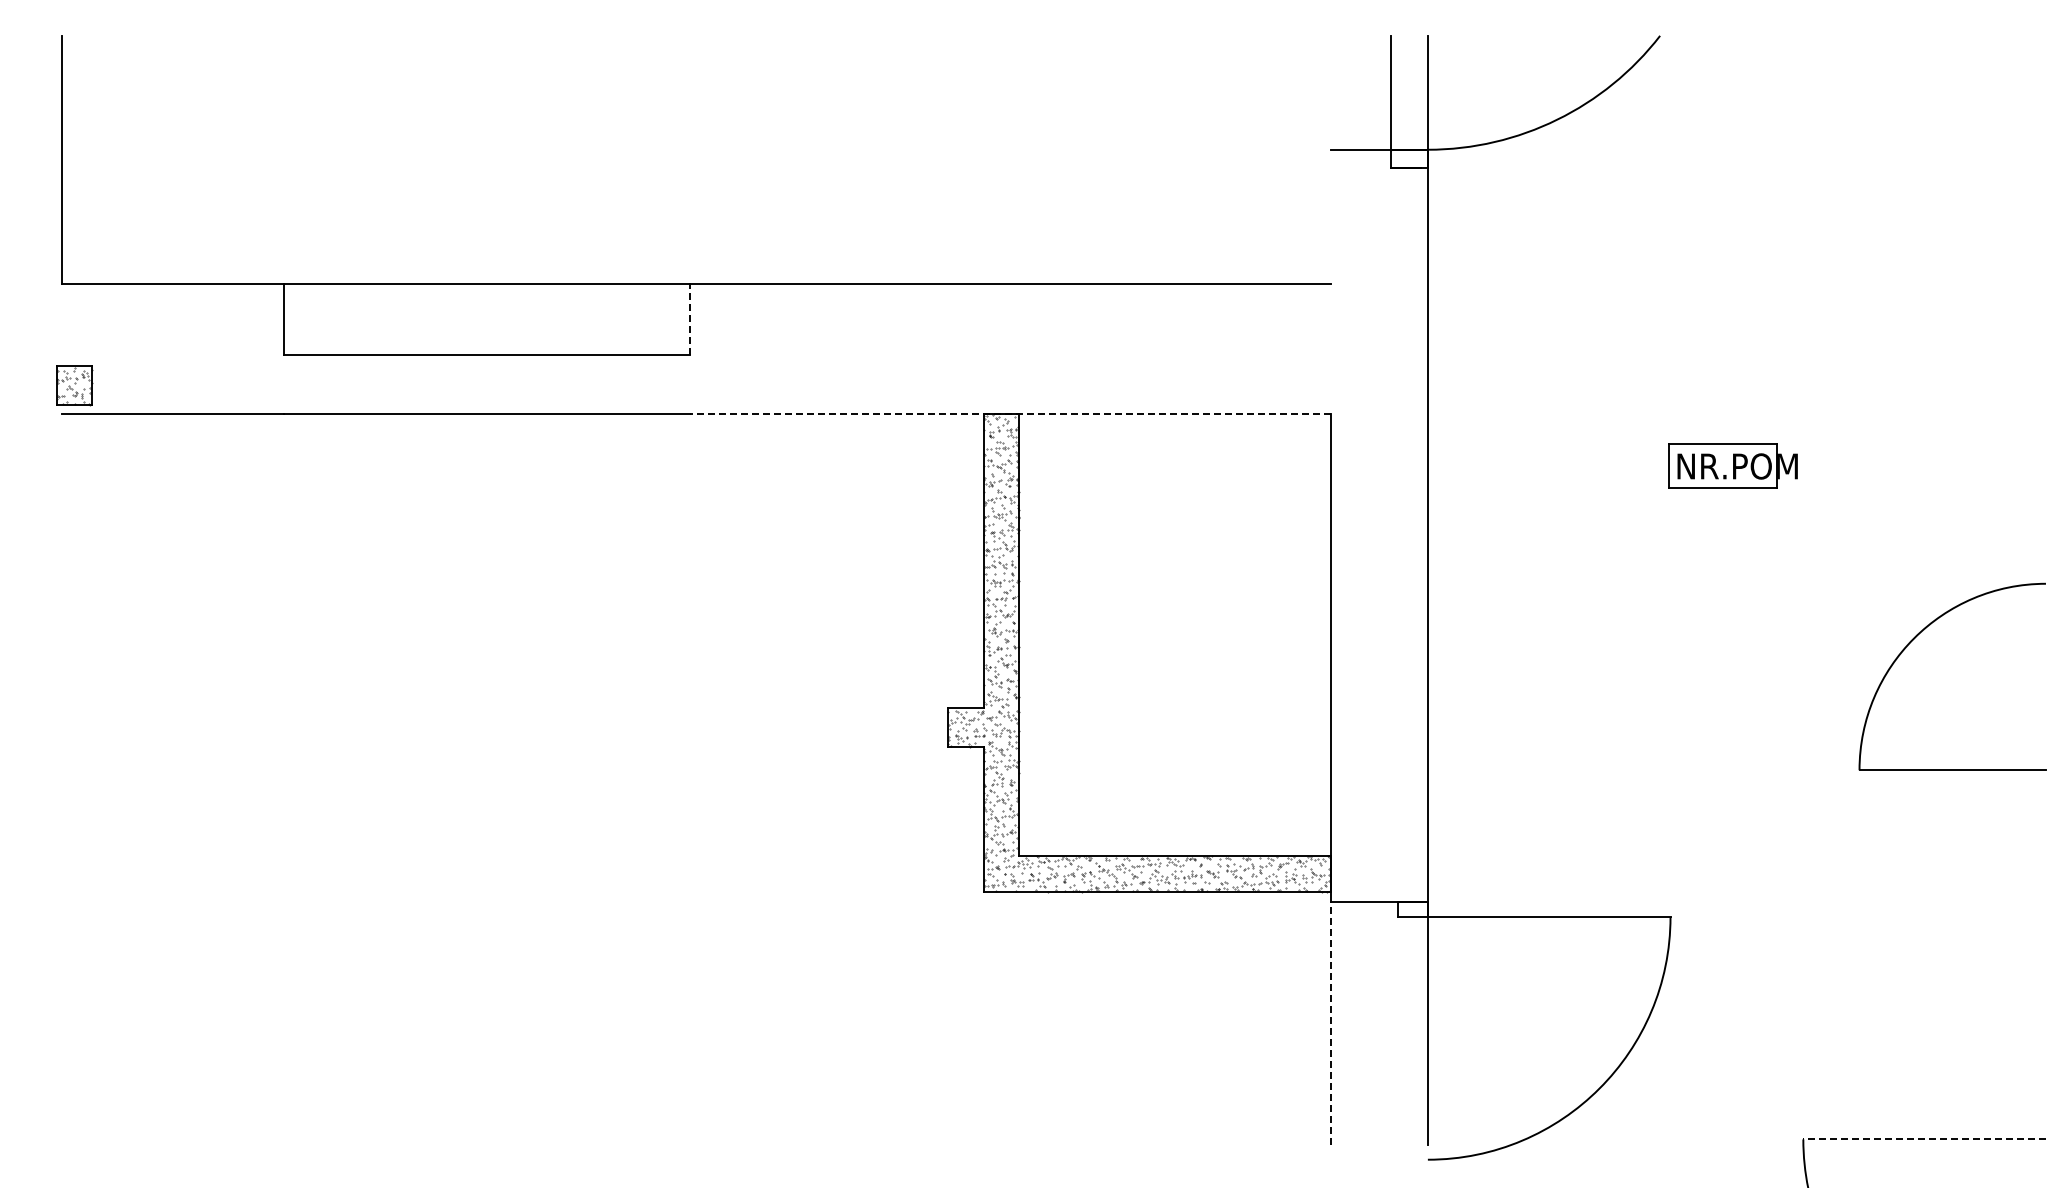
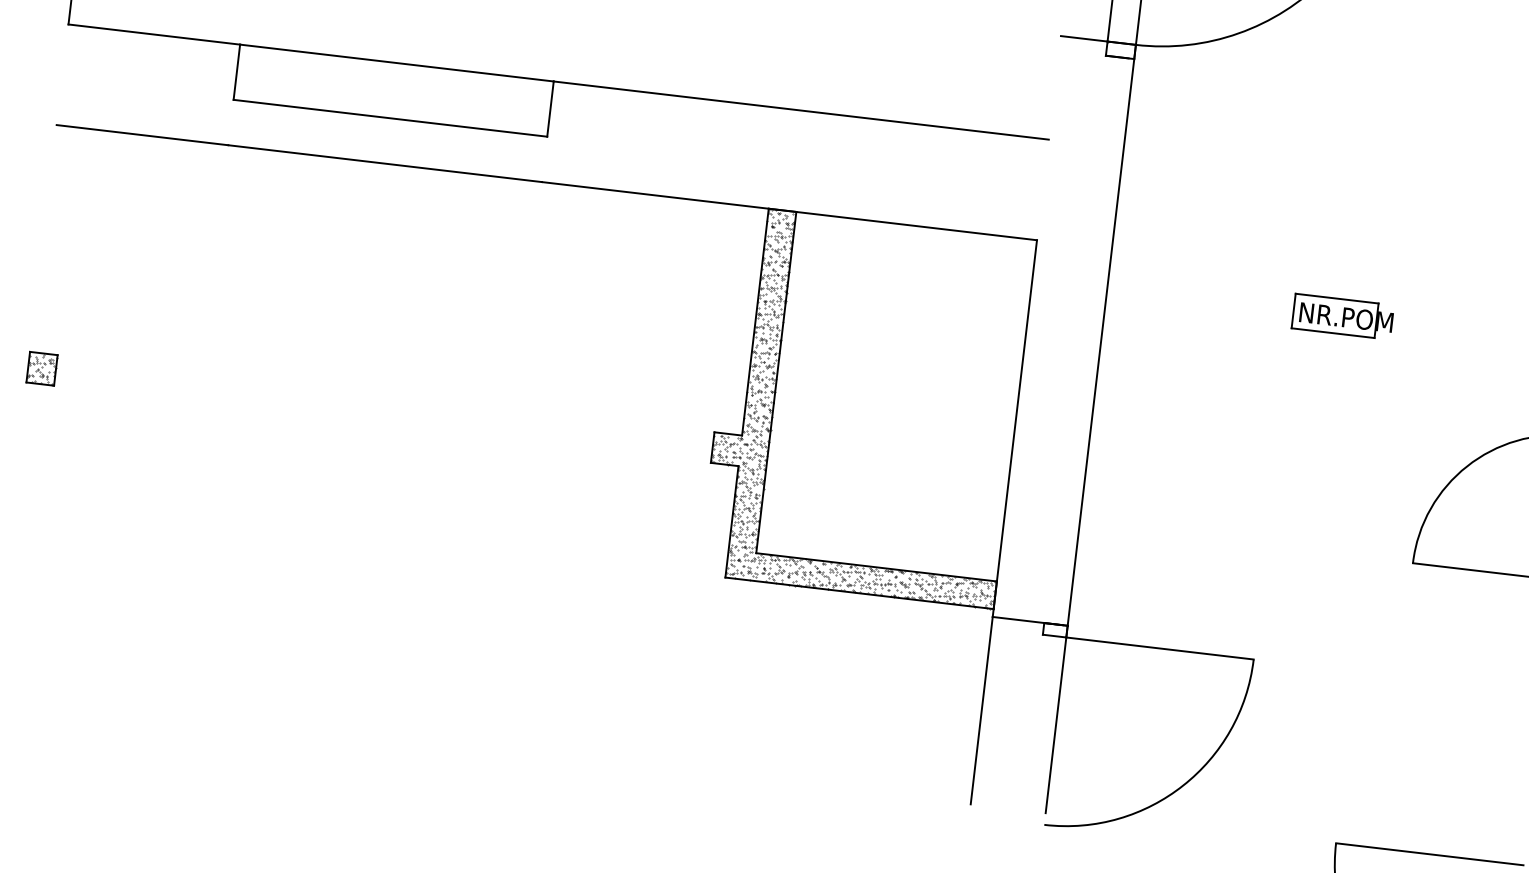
line: (689, 319) -> (550, 108), dashed -> solid
part: (74, 385) -> (42, 368), moved
line: (1010, 414) -> (789, 211), dashed -> solid
line: (1330, 1022) -> (981, 710), dashed -> solid
line: (1924, 1139) -> (1429, 854), dashed -> solid

